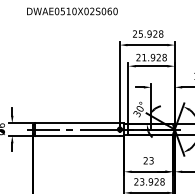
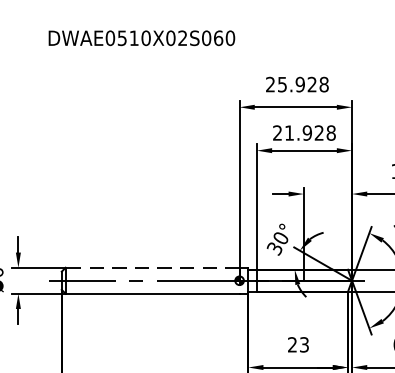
line: (77, 123) -> (152, 268), solid -> dashed

